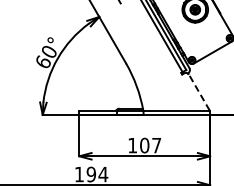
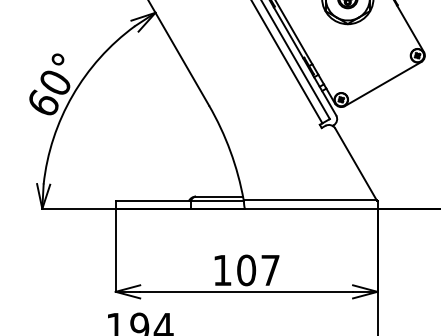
line: (199, 92) -> (356, 164), dashed -> solid

